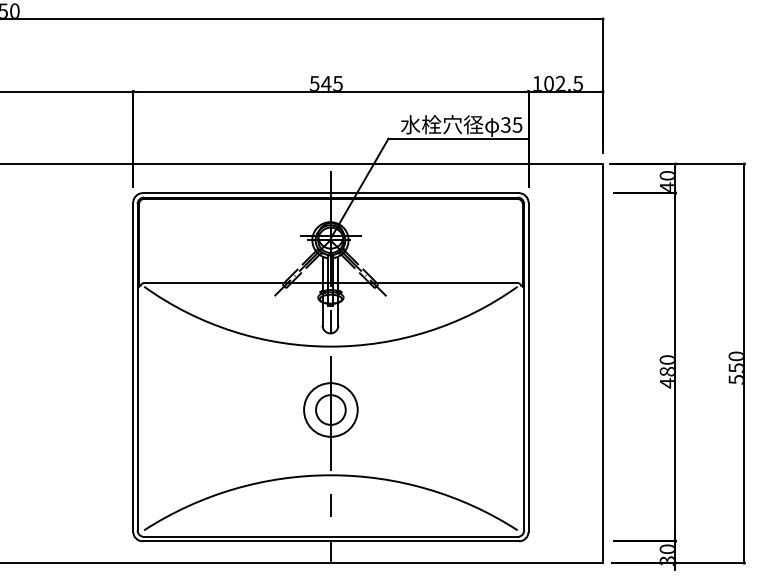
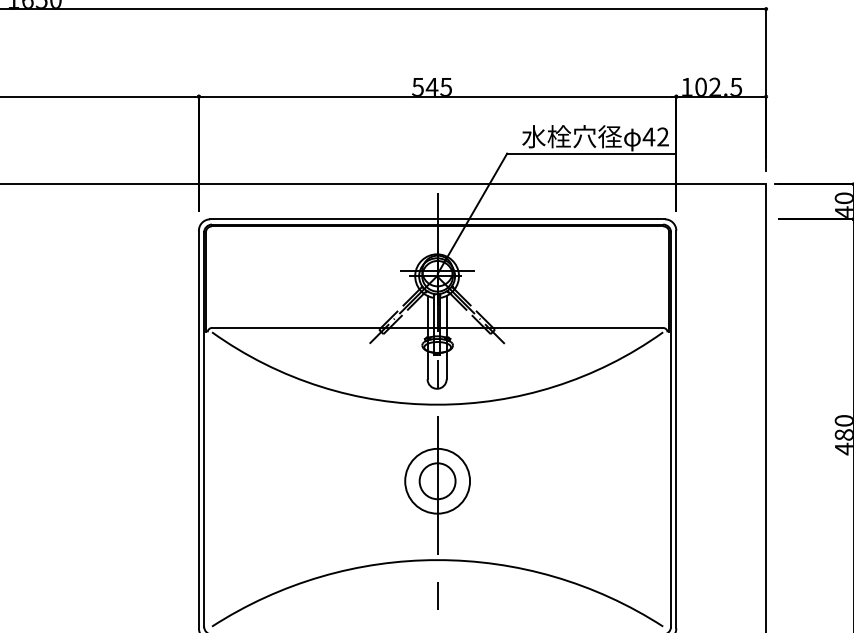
text: (511, 124) -> (655, 136), 35 -> 42

